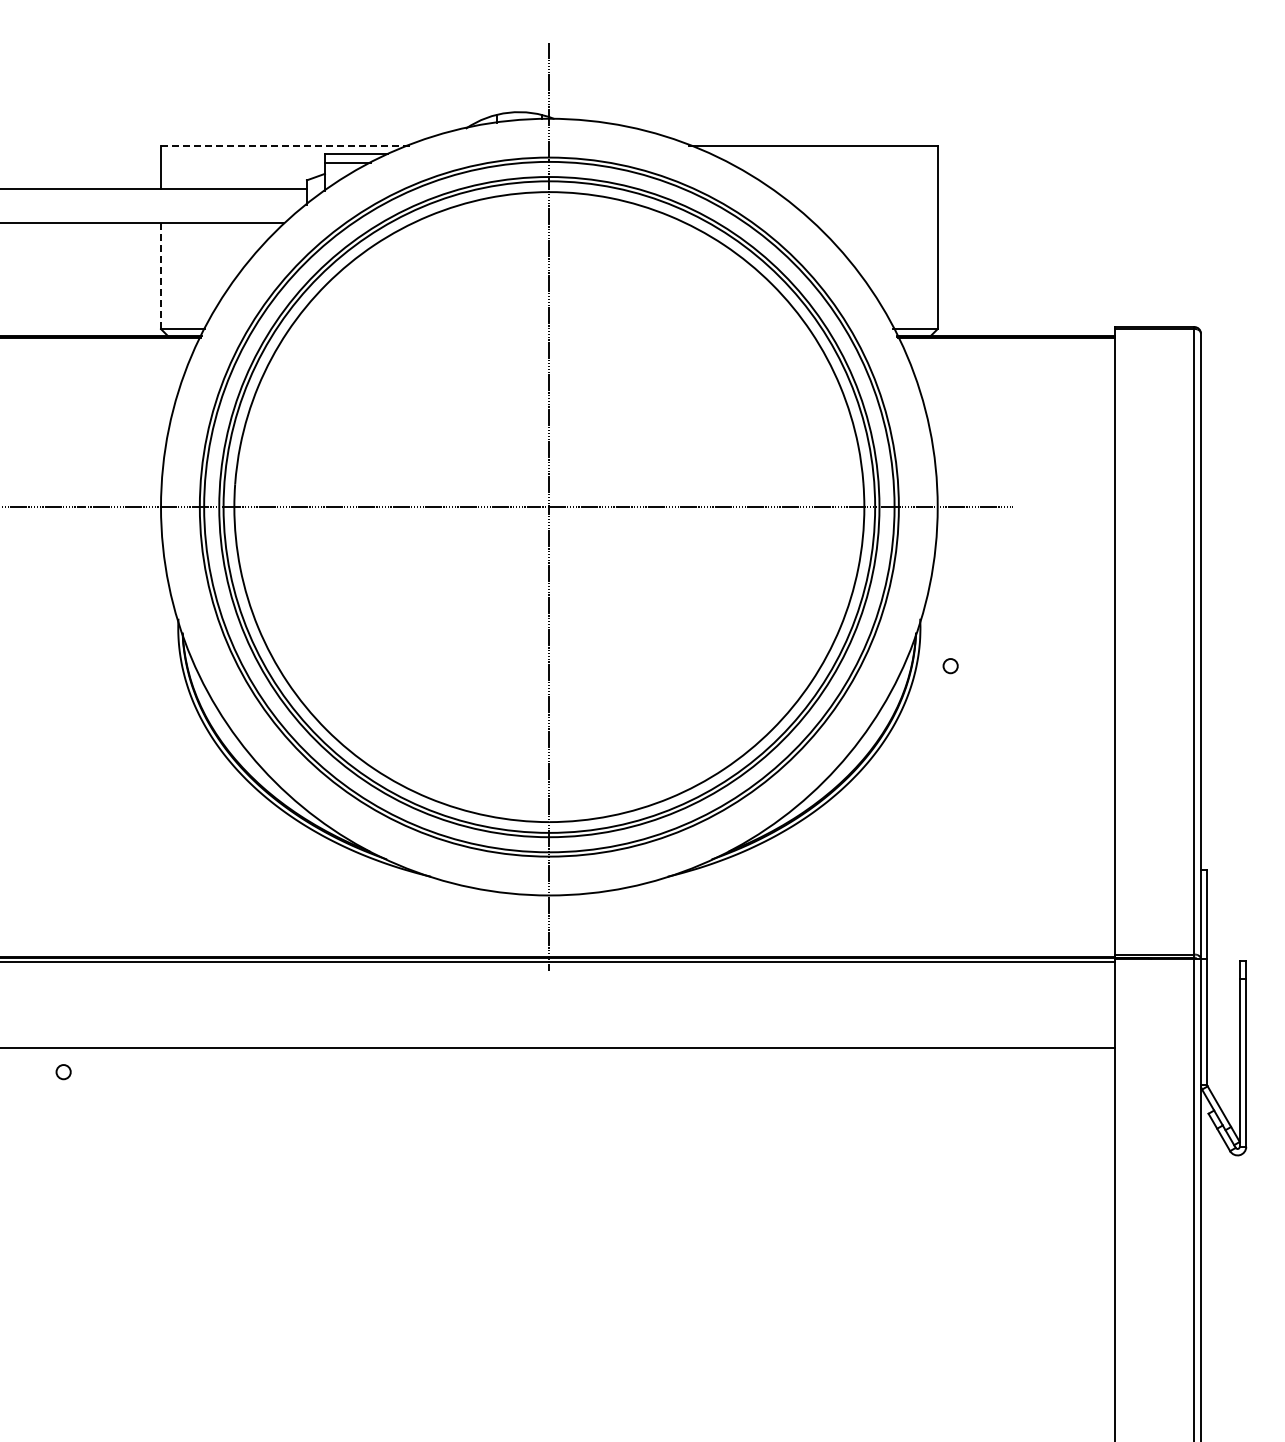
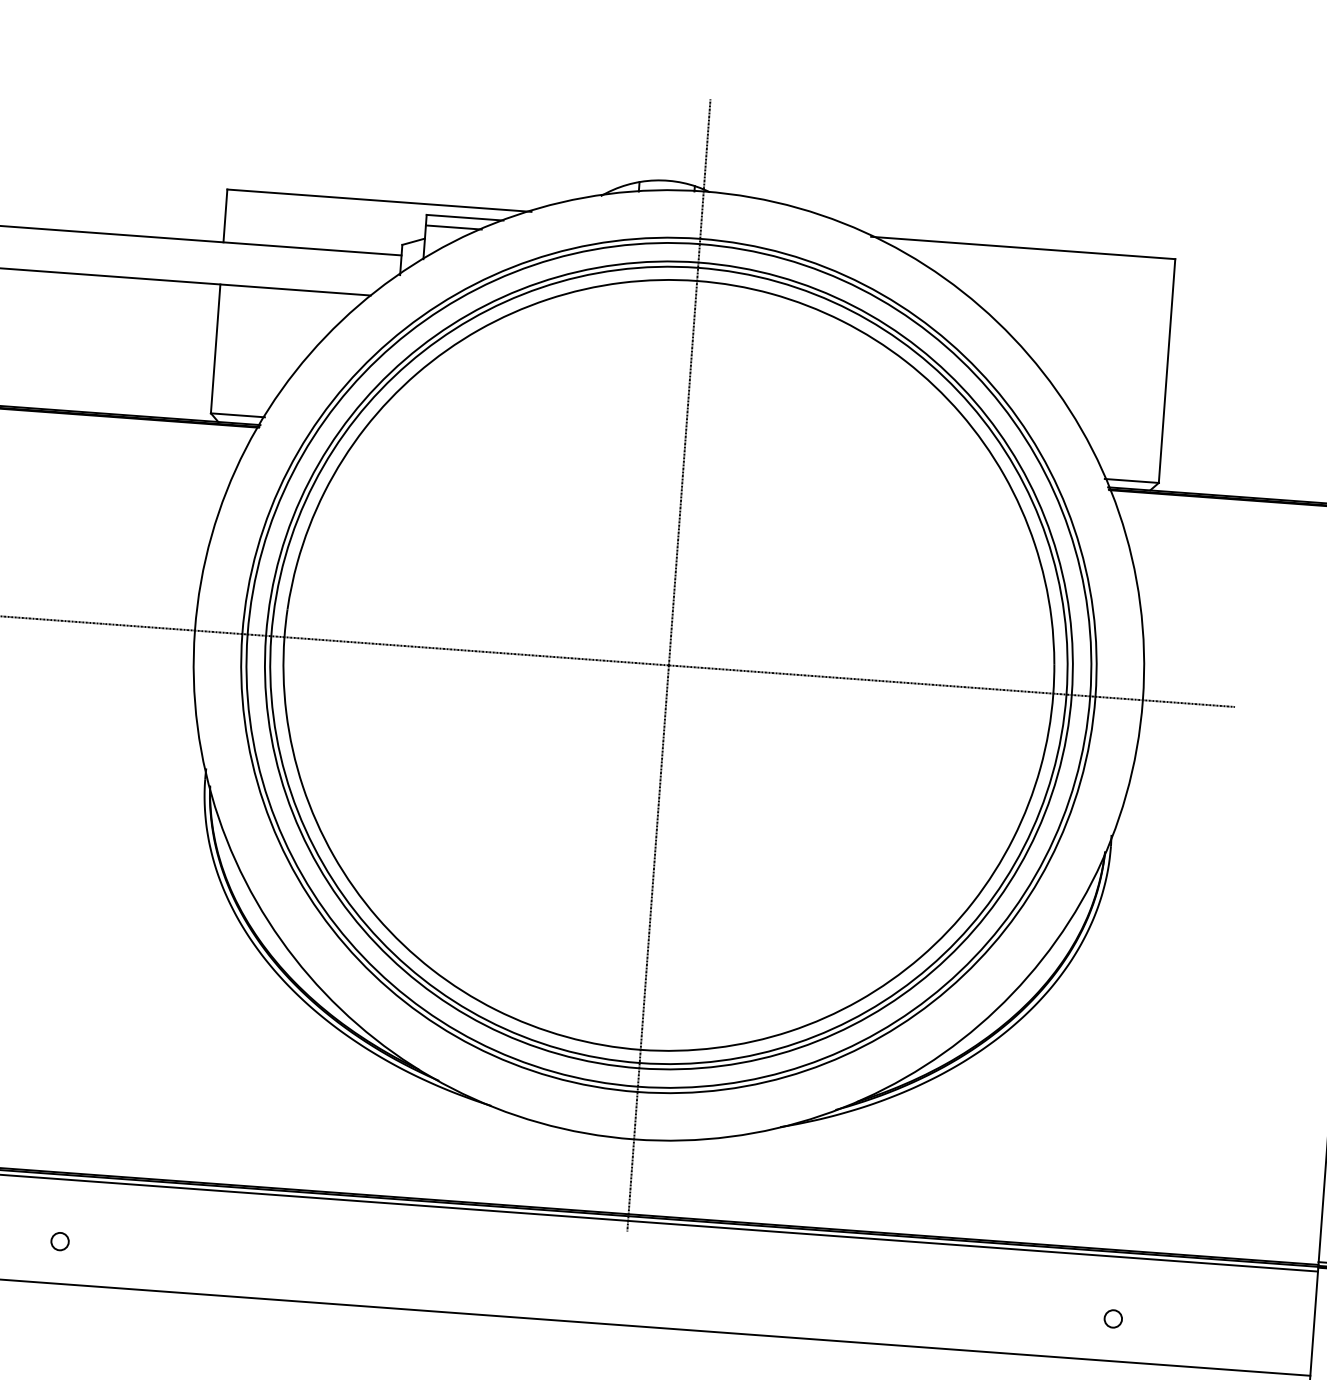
line: (285, 145) -> (379, 200), dashed -> solid
line: (161, 276) -> (216, 349), dashed -> solid
circle: (950, 666) -> (1113, 1319), moved
circle: (63, 1072) -> (59, 1242), moved

